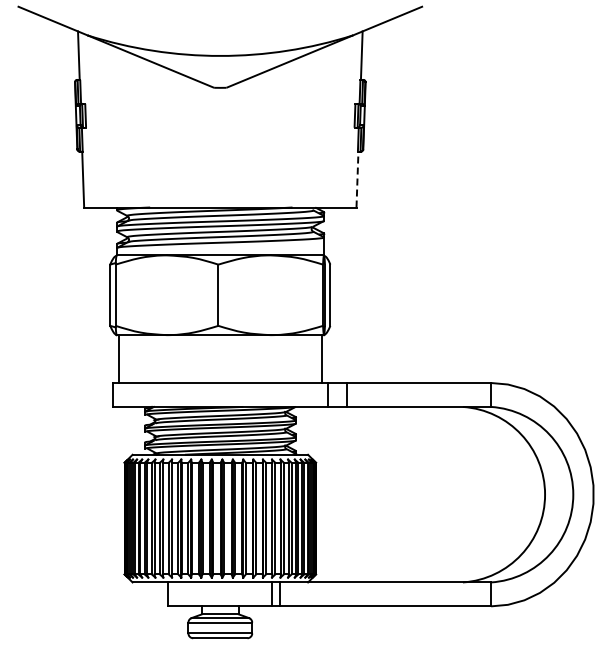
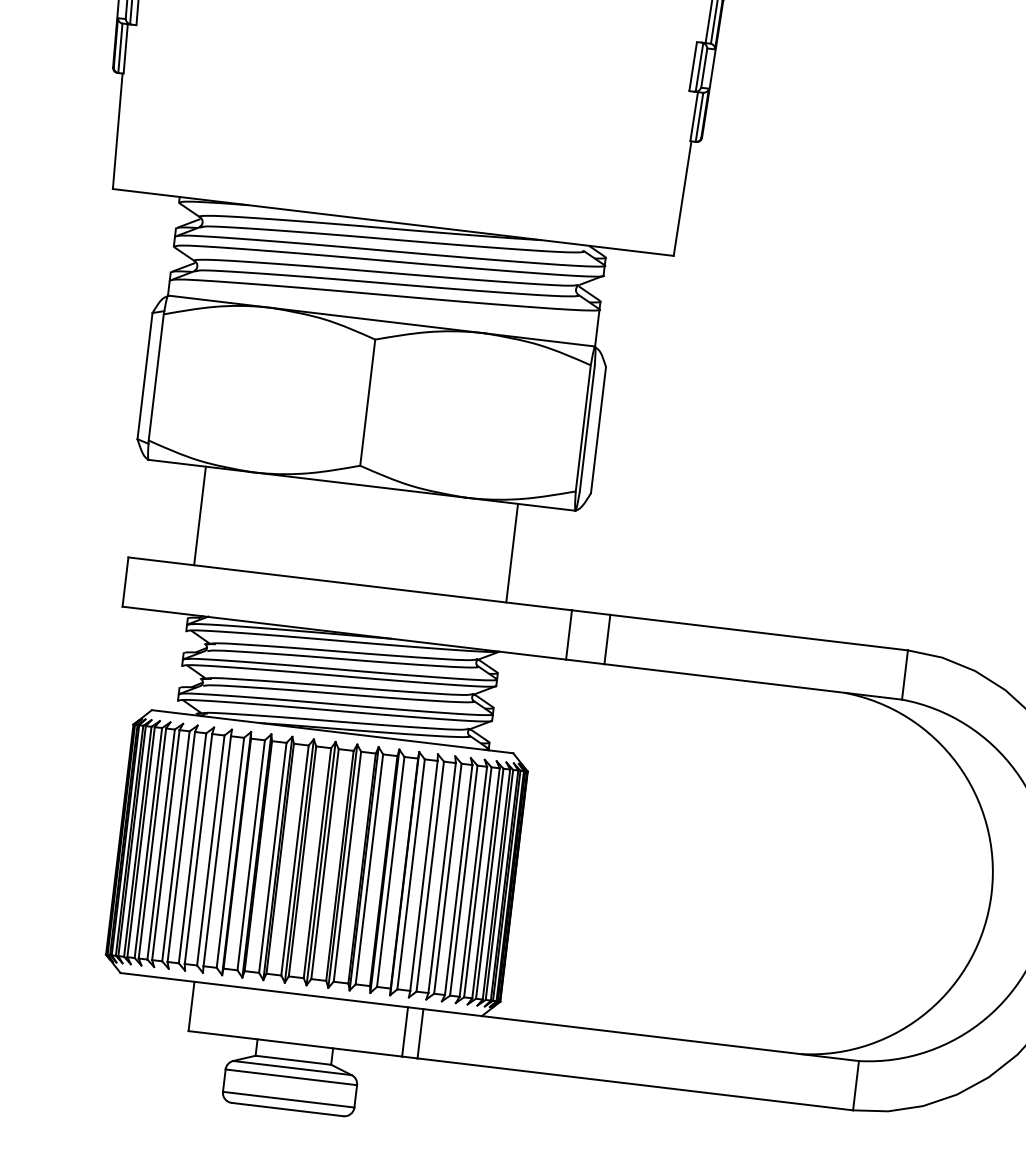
line: (357, 179) -> (682, 198), dashed -> solid
line: (118, 359) -> (199, 516), moved
line: (322, 359) -> (512, 554), moved

